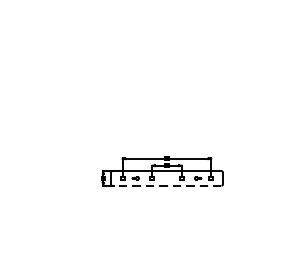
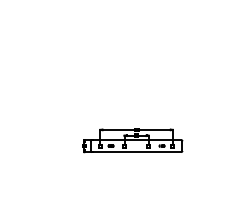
line: (166, 186) -> (136, 152), dashed -> solid

